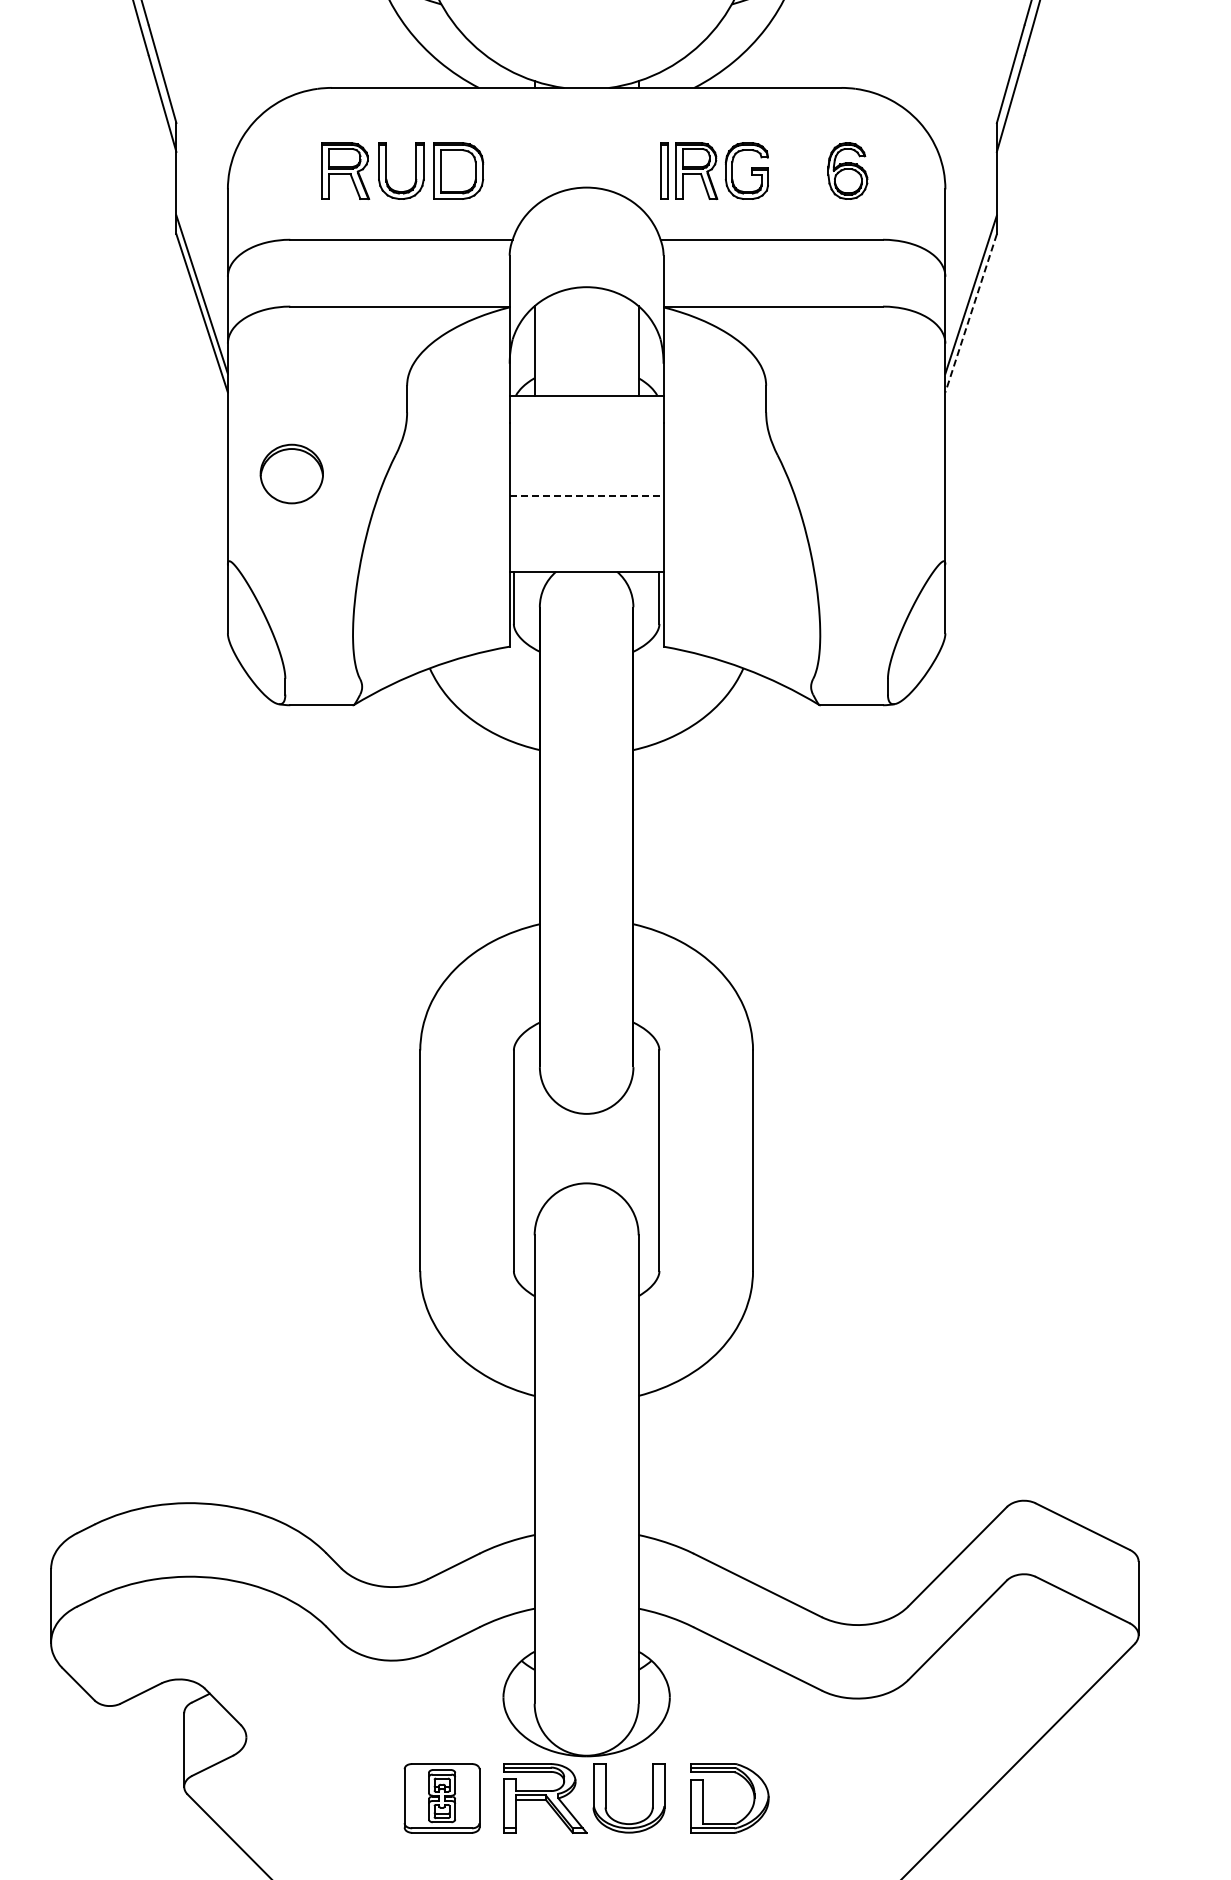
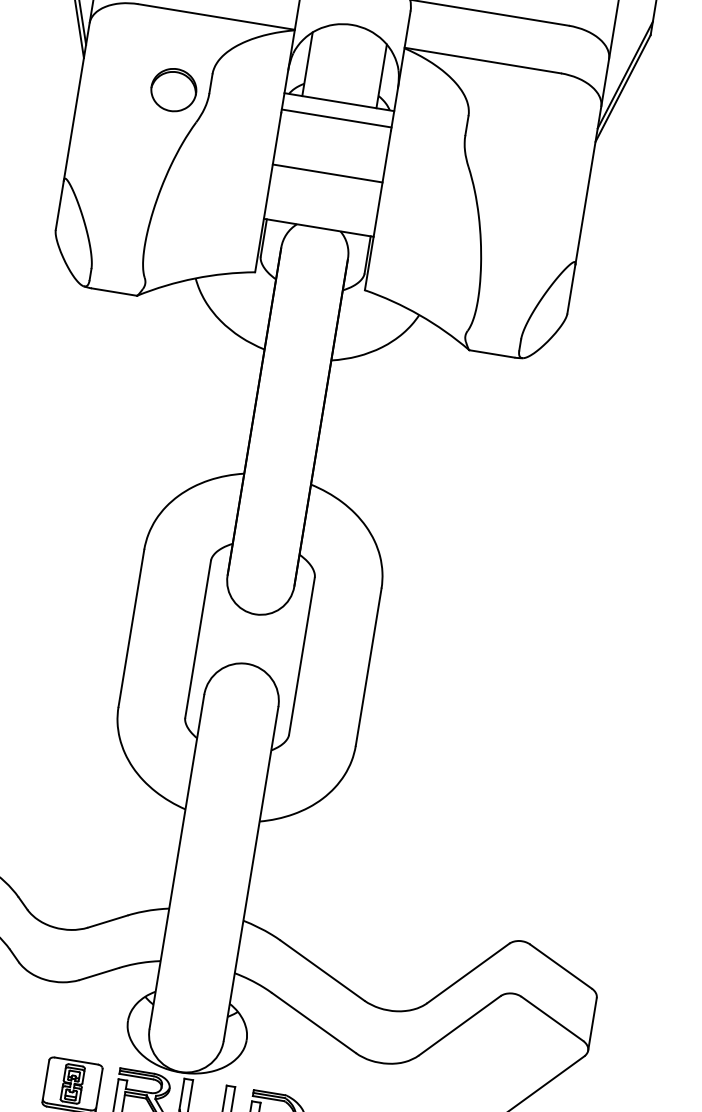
line: (970, 313) -> (622, 88), dashed -> solid
line: (586, 418) -> (336, 118), added
part: (291, 473) -> (173, 89), moved
line: (586, 495) -> (327, 173), dashed -> solid

